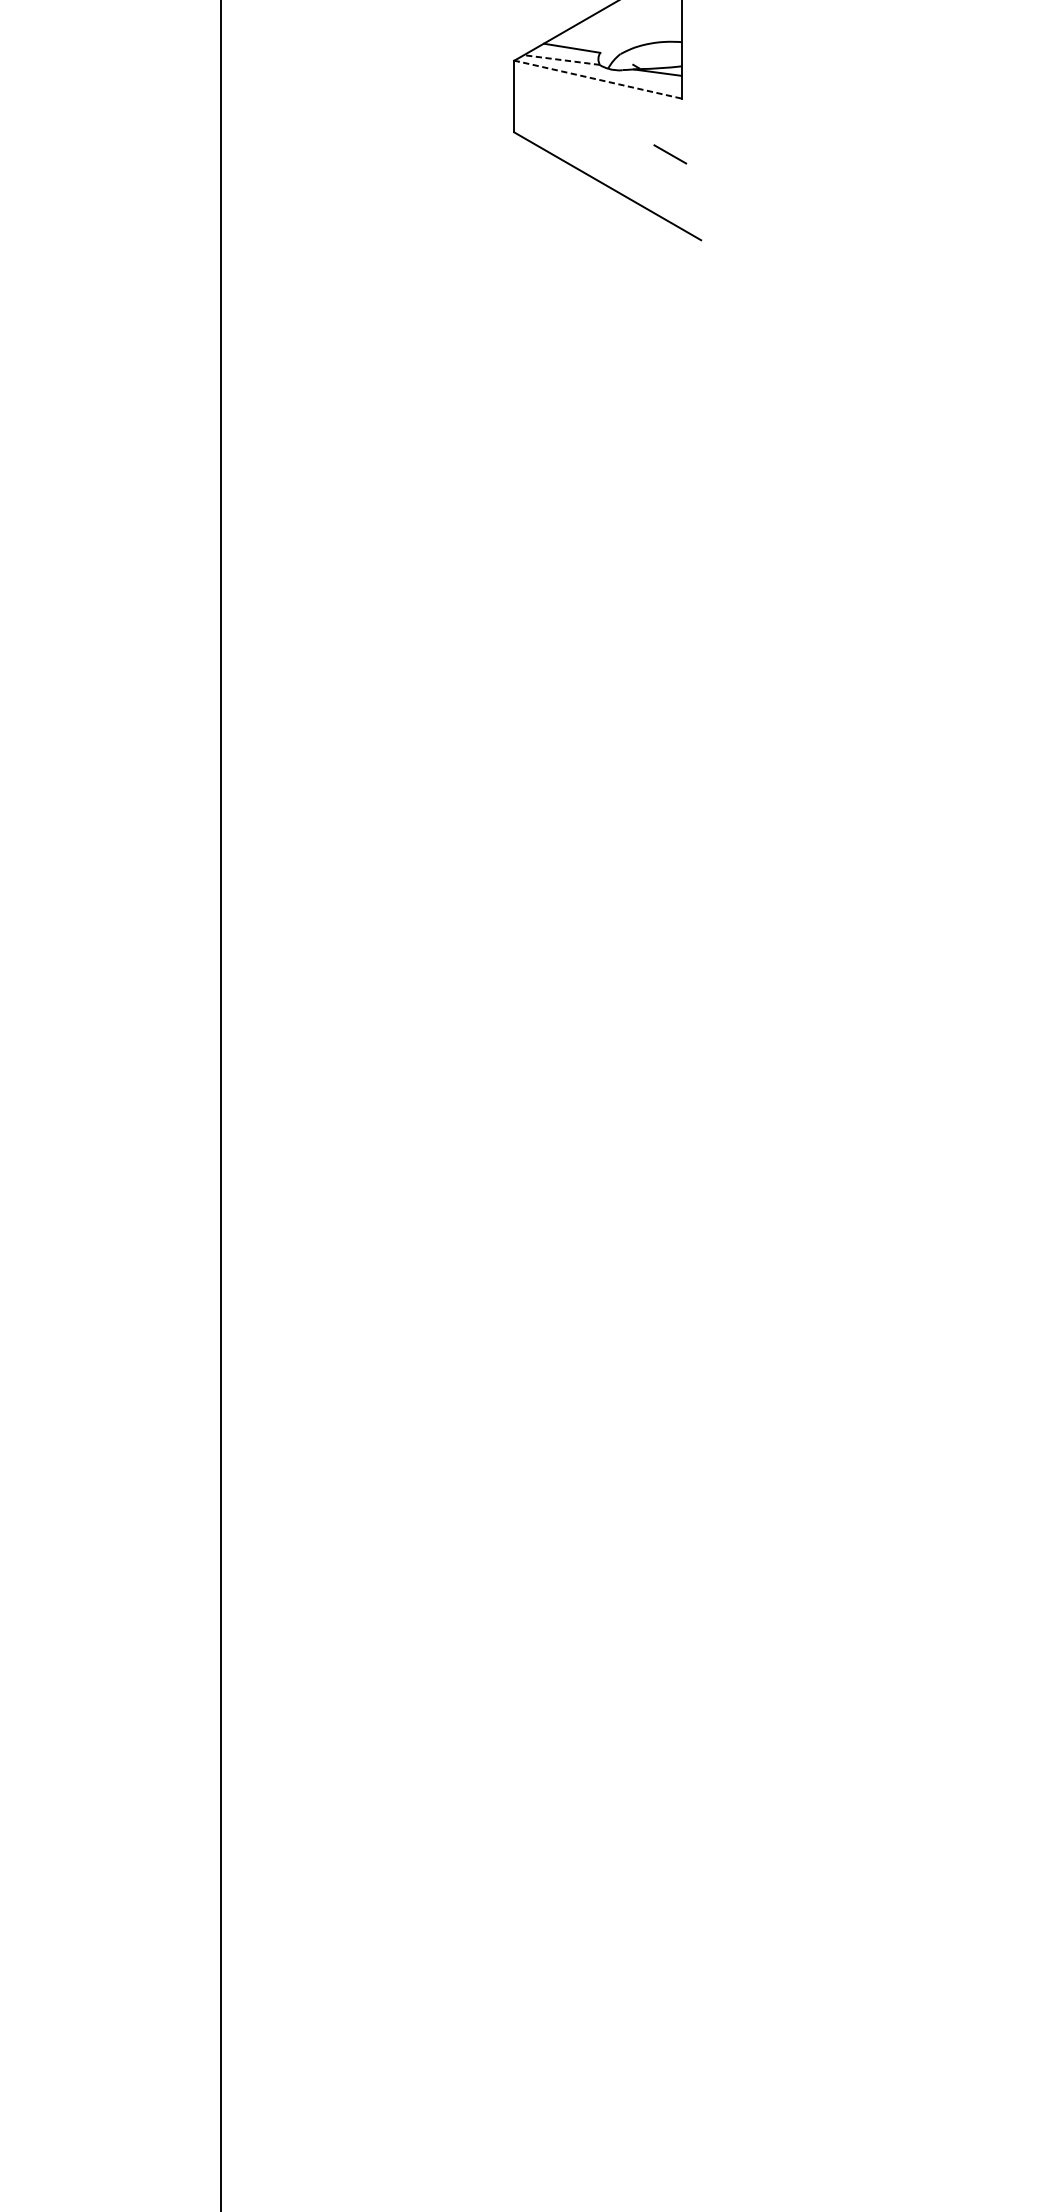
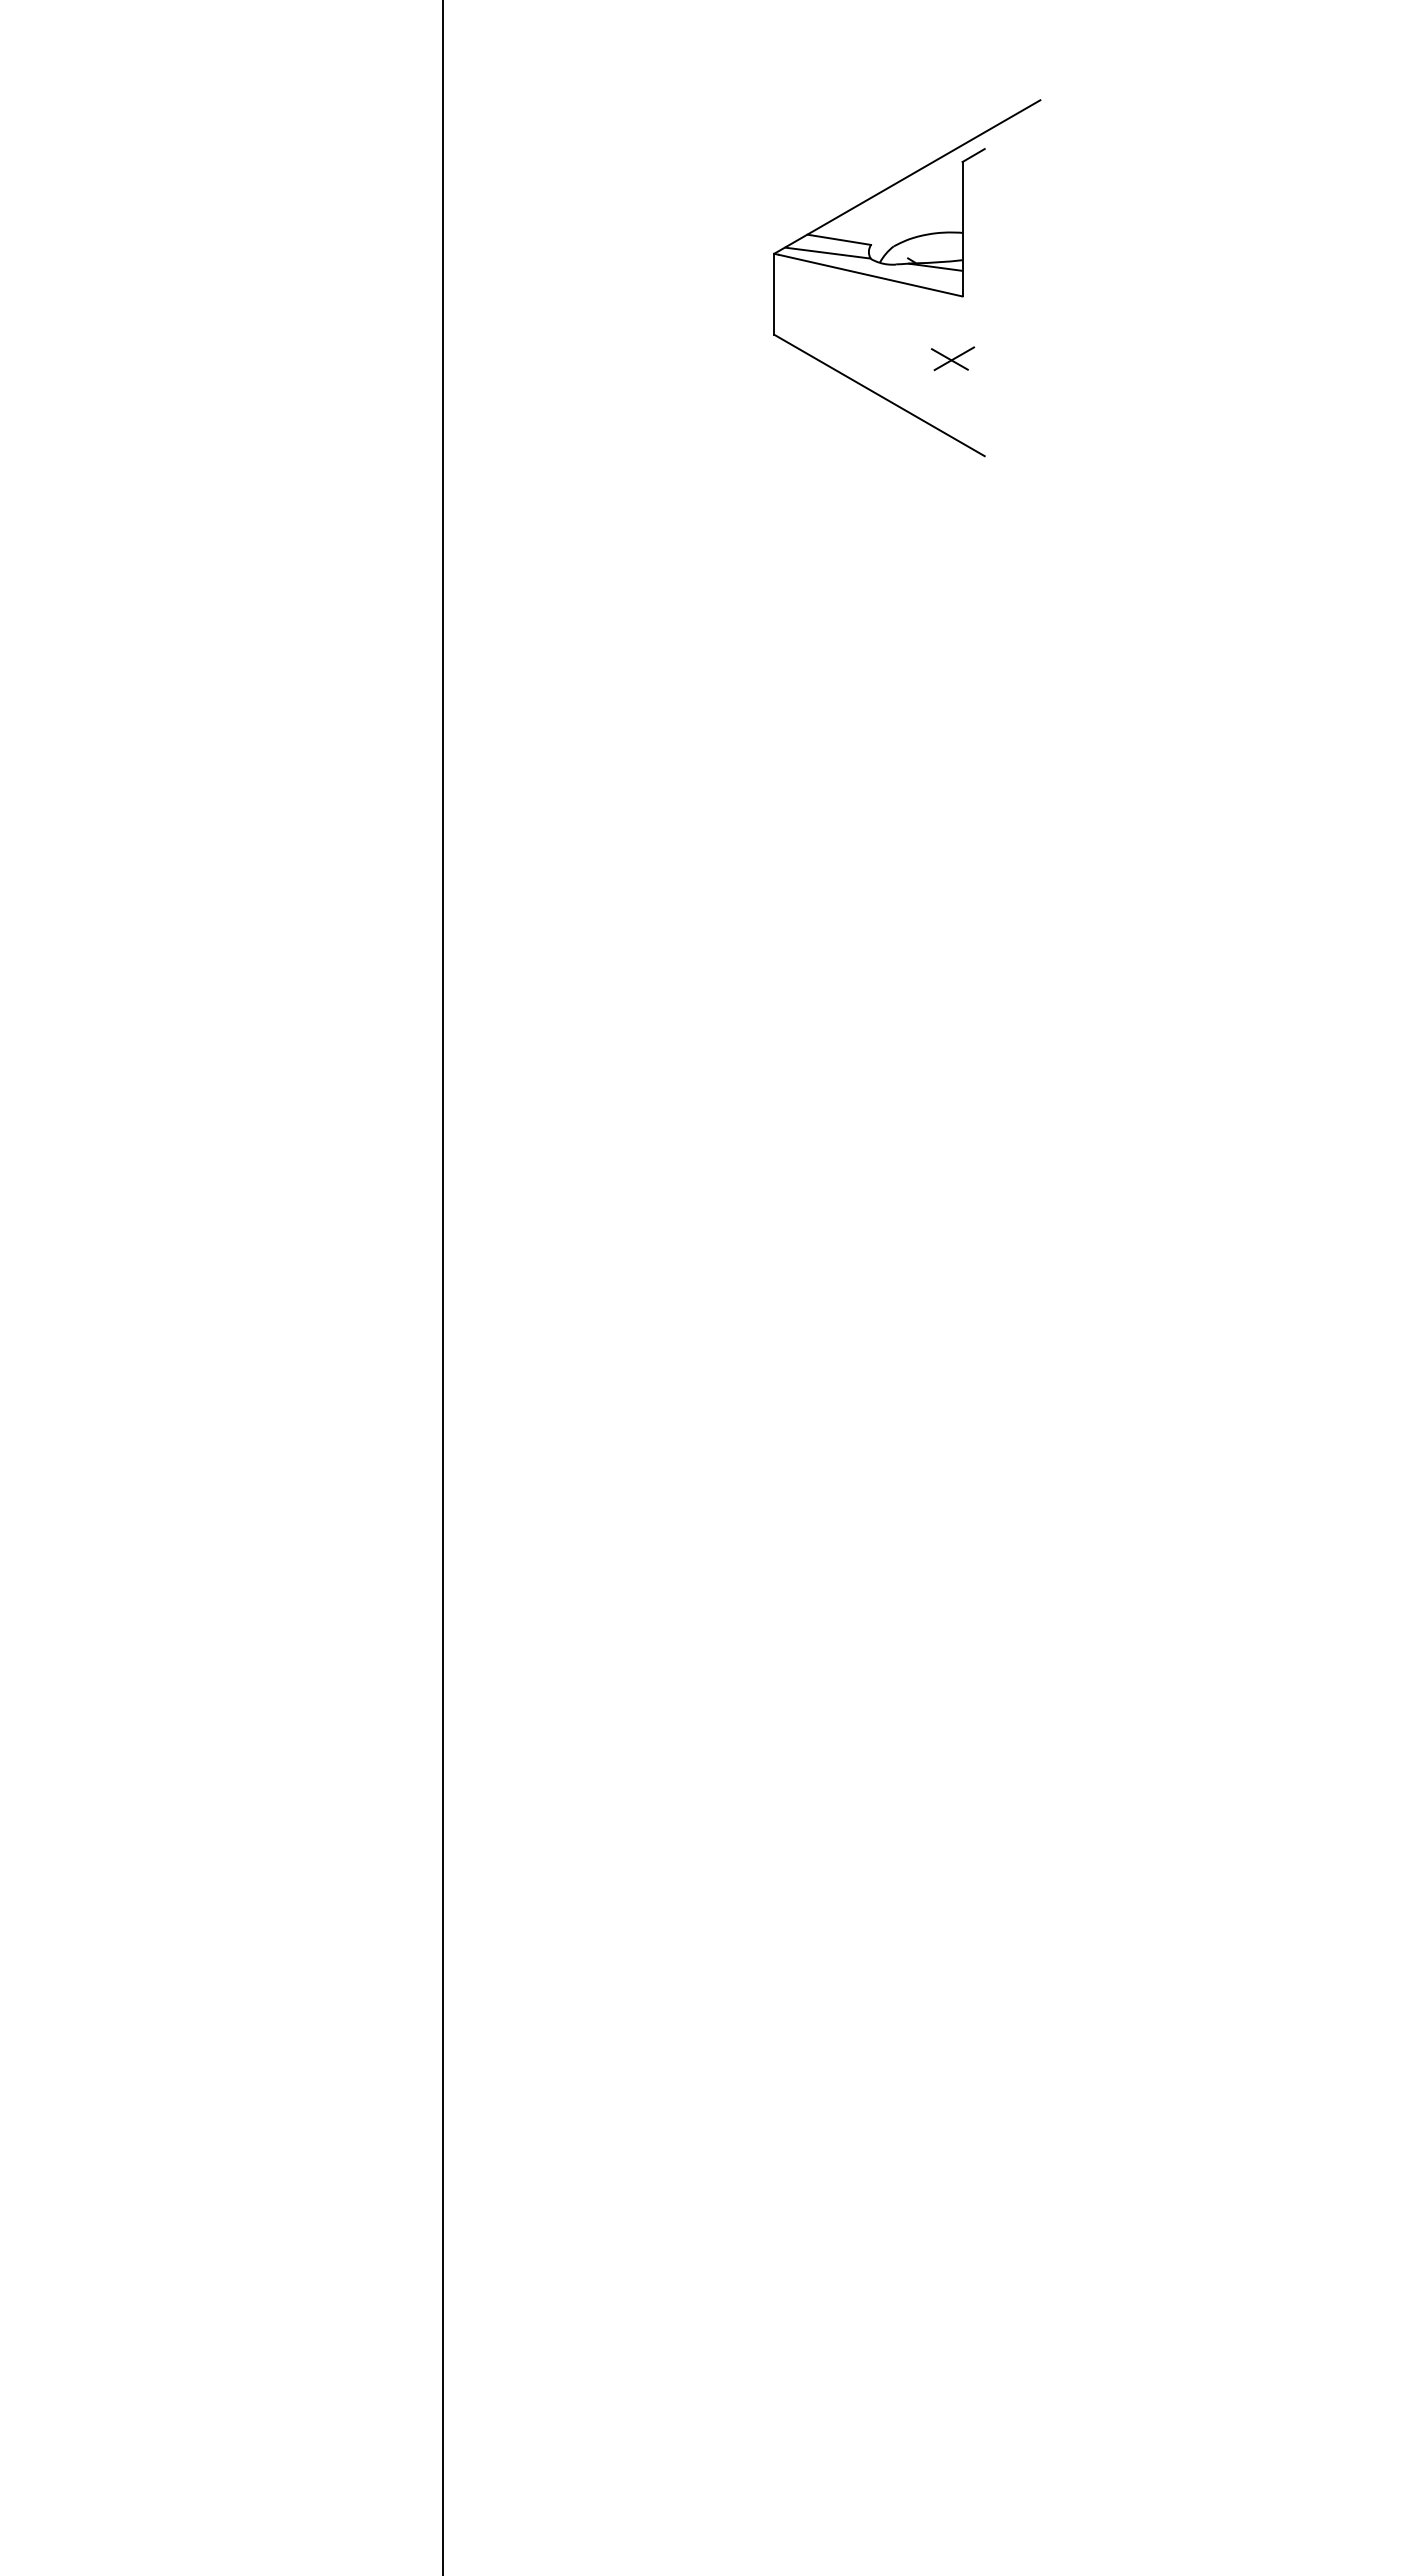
line: (561, 60) -> (827, 253), dashed -> solid
line: (599, 79) -> (870, 275), dashed -> solid
line: (673, 153) -> (953, 358), added

